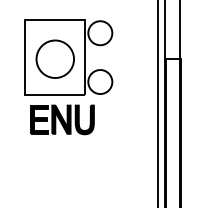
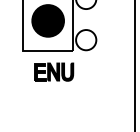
fill: (55, 59) -> (48, 21), added
part: (62, 119) -> (54, 71), size x0.71

